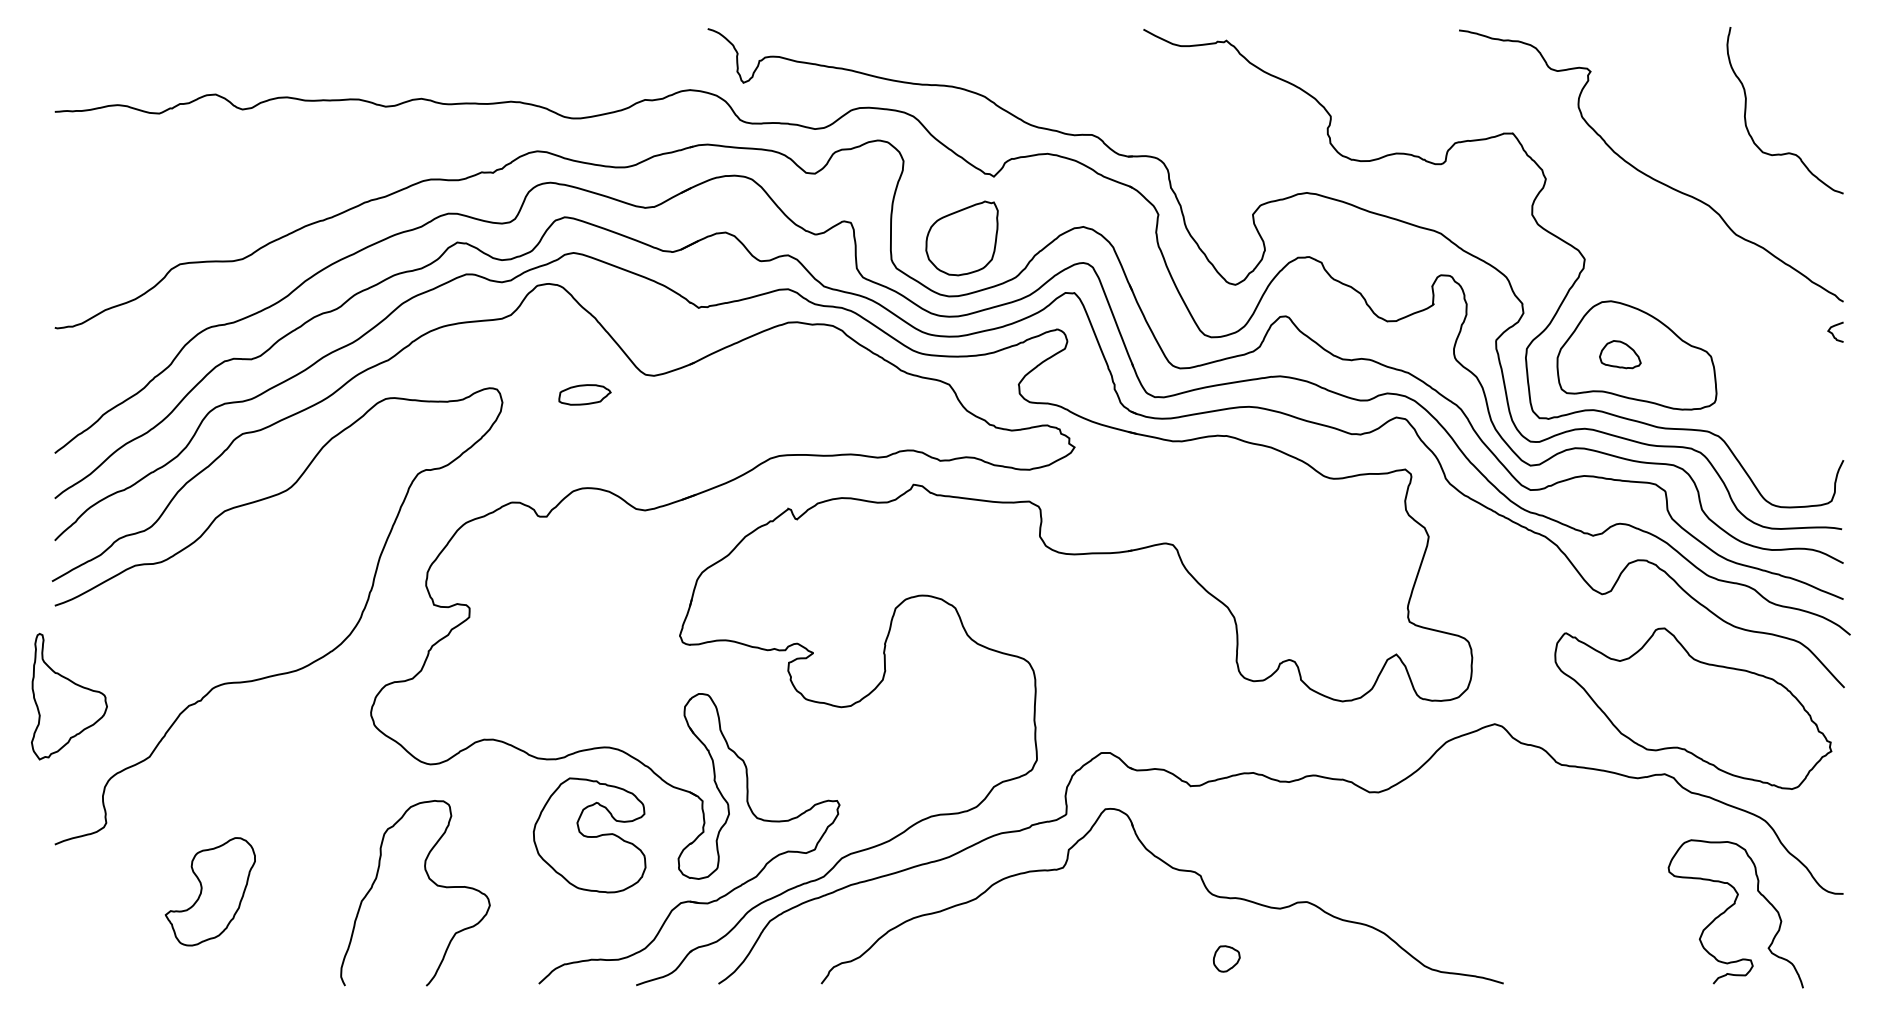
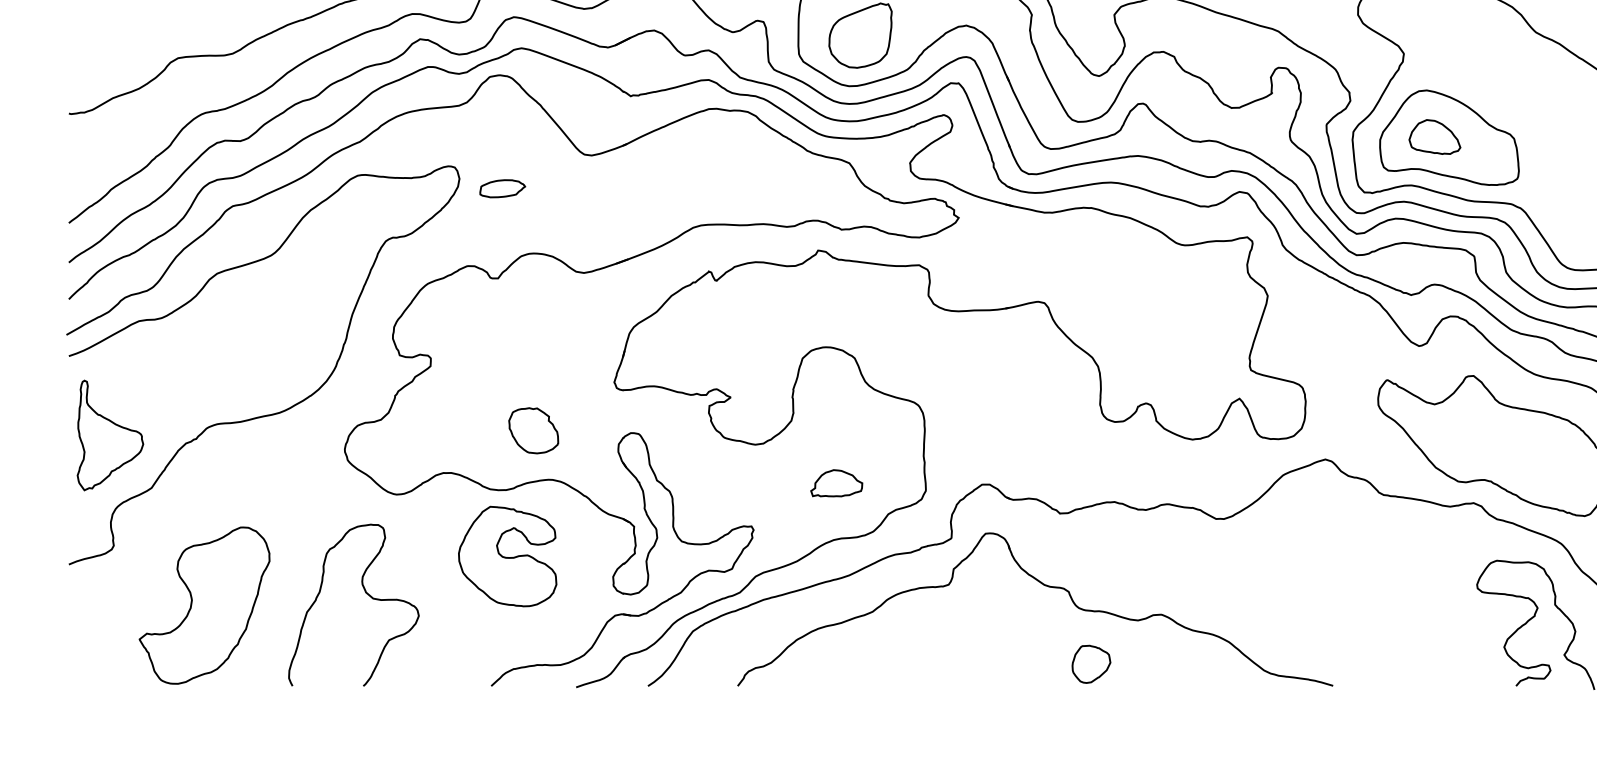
part: (1620, 354) -> (1435, 136), size x1.43
part: (584, 394) -> (502, 188), moved
part: (587, 691) -> (533, 430), added
part: (69, 696) -> (110, 435), moved
part: (934, 751) -> (836, 483), added
part: (589, 835) -> (507, 556), moved
curve: (428, 879) -> (365, 593), moved
part: (210, 891) -> (204, 605), size x1.67
part: (1226, 958) -> (1091, 663), size x1.67

